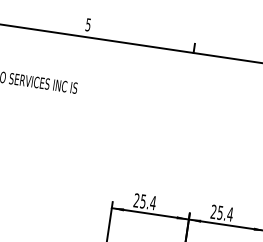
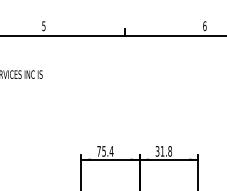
text: (135, 200) -> (98, 151), 25.4 -> 75.4
text: (221, 213) -> (163, 151), 25.4 -> 31.8

